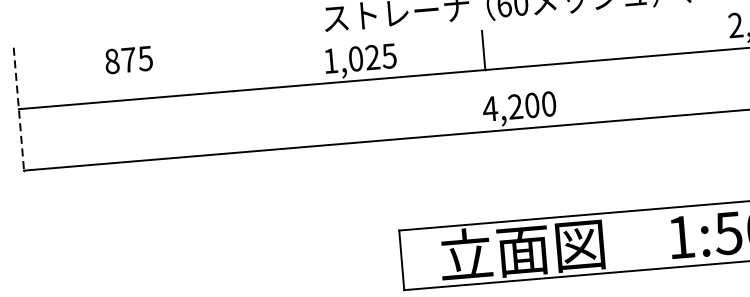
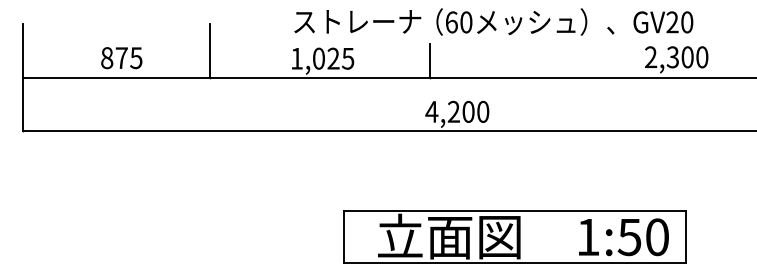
line: (231, 59) -> (210, 50), added
text: (128, 60) -> (121, 58), moved
line: (18, 108) -> (22, 77), dashed -> solid

